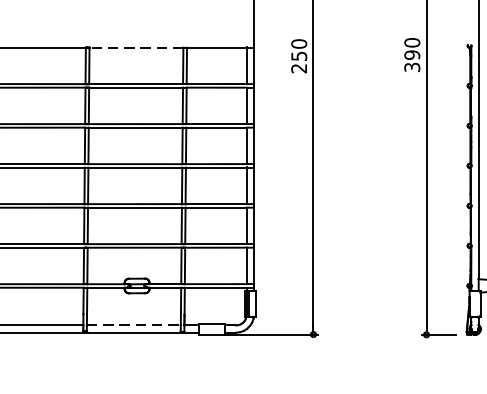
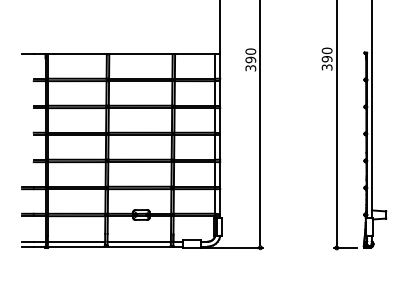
line: (135, 48) -> (140, 54), dashed -> solid
text: (298, 61) -> (250, 63), 250 -> 390
line: (134, 325) -> (139, 241), dashed -> solid

